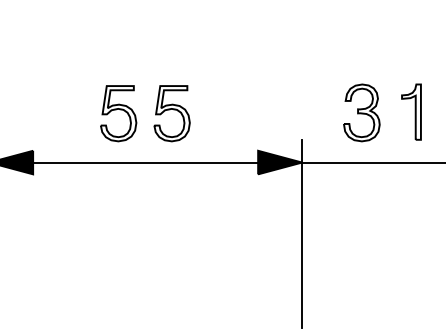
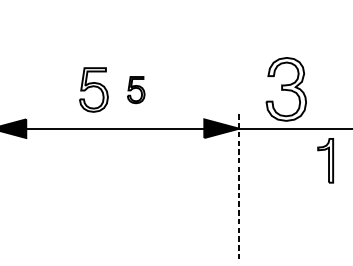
part: (411, 111) -> (325, 160), moved
part: (361, 112) -> (286, 89), size x1.4
part: (171, 113) -> (135, 89), size x0.6
line: (302, 233) -> (239, 184), solid -> dashed

